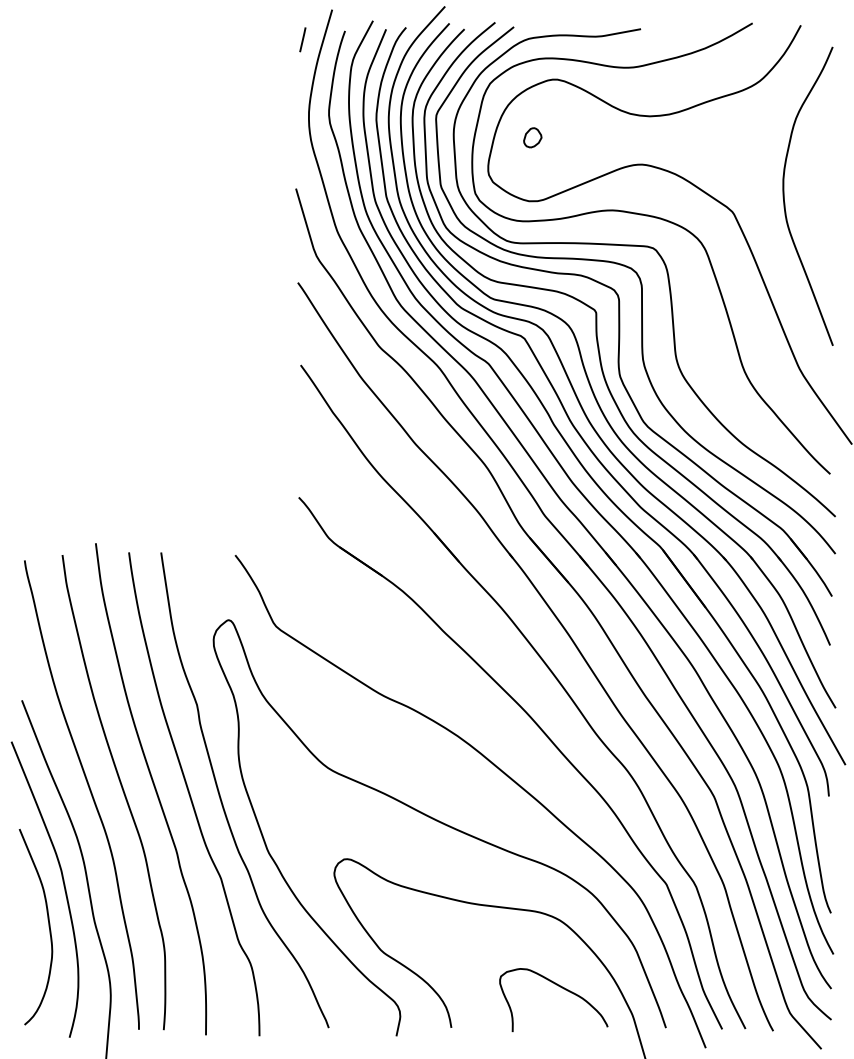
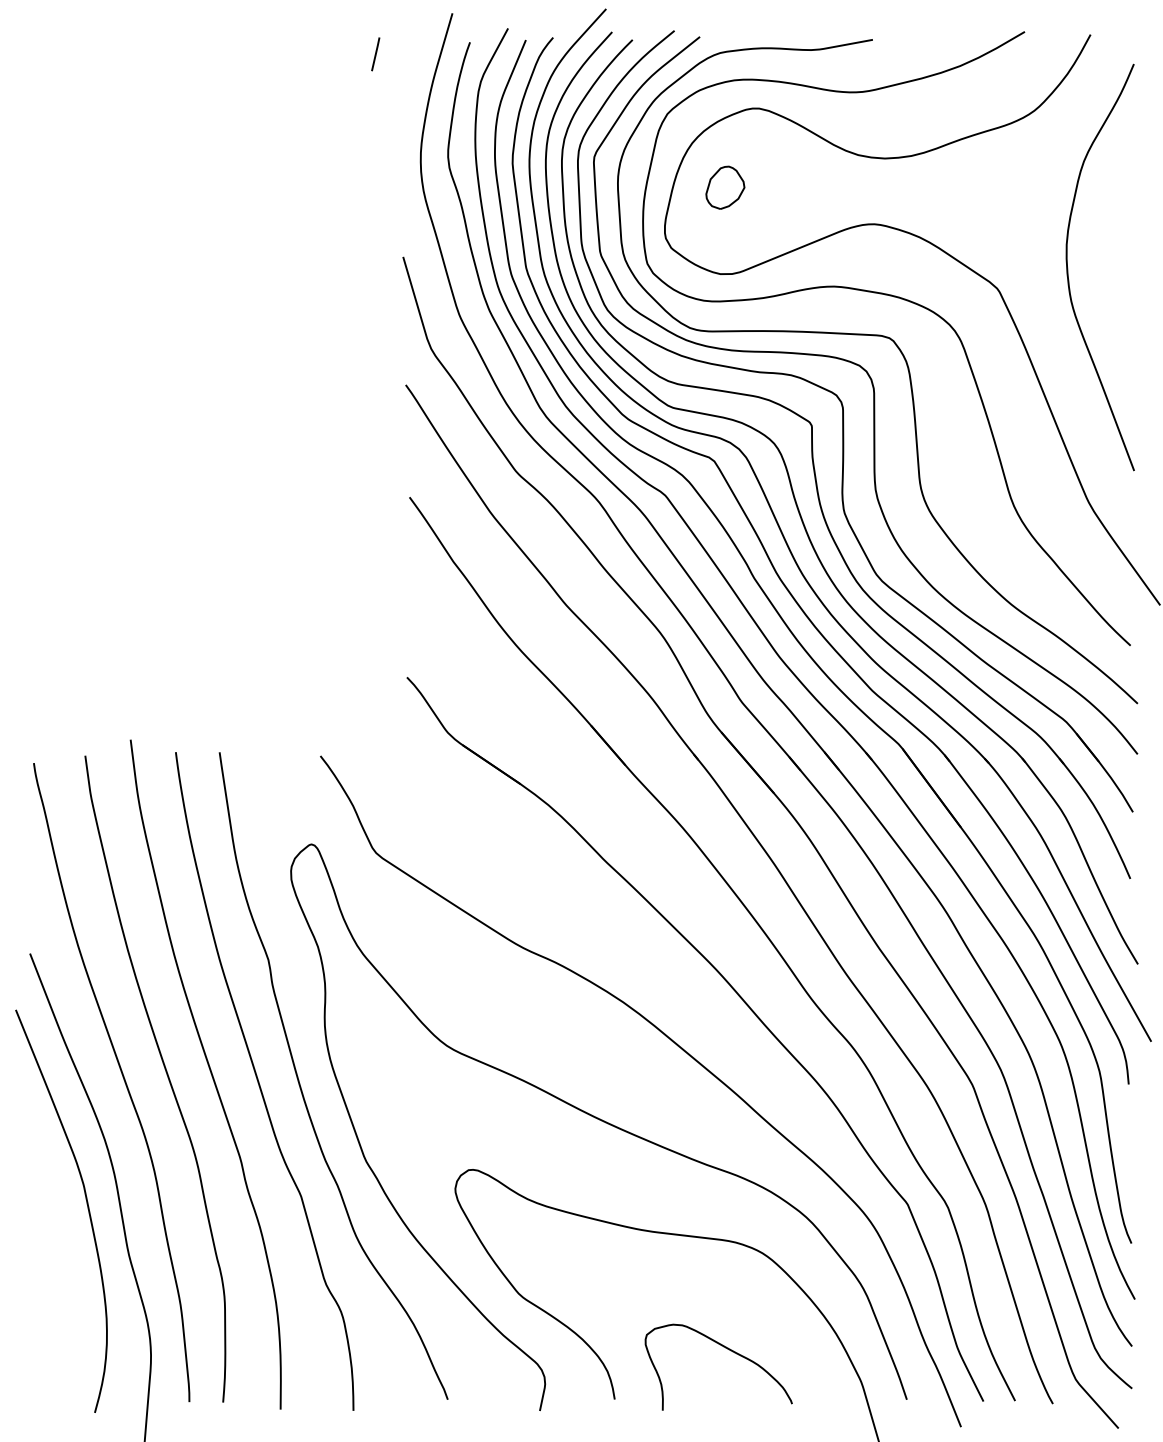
line: (302, 39) -> (375, 53), moved
part: (532, 137) -> (725, 187), size x1.6
curve: (48, 926) -> (66, 1261), removed
curve: (561, 988) -> (729, 1351), moved

